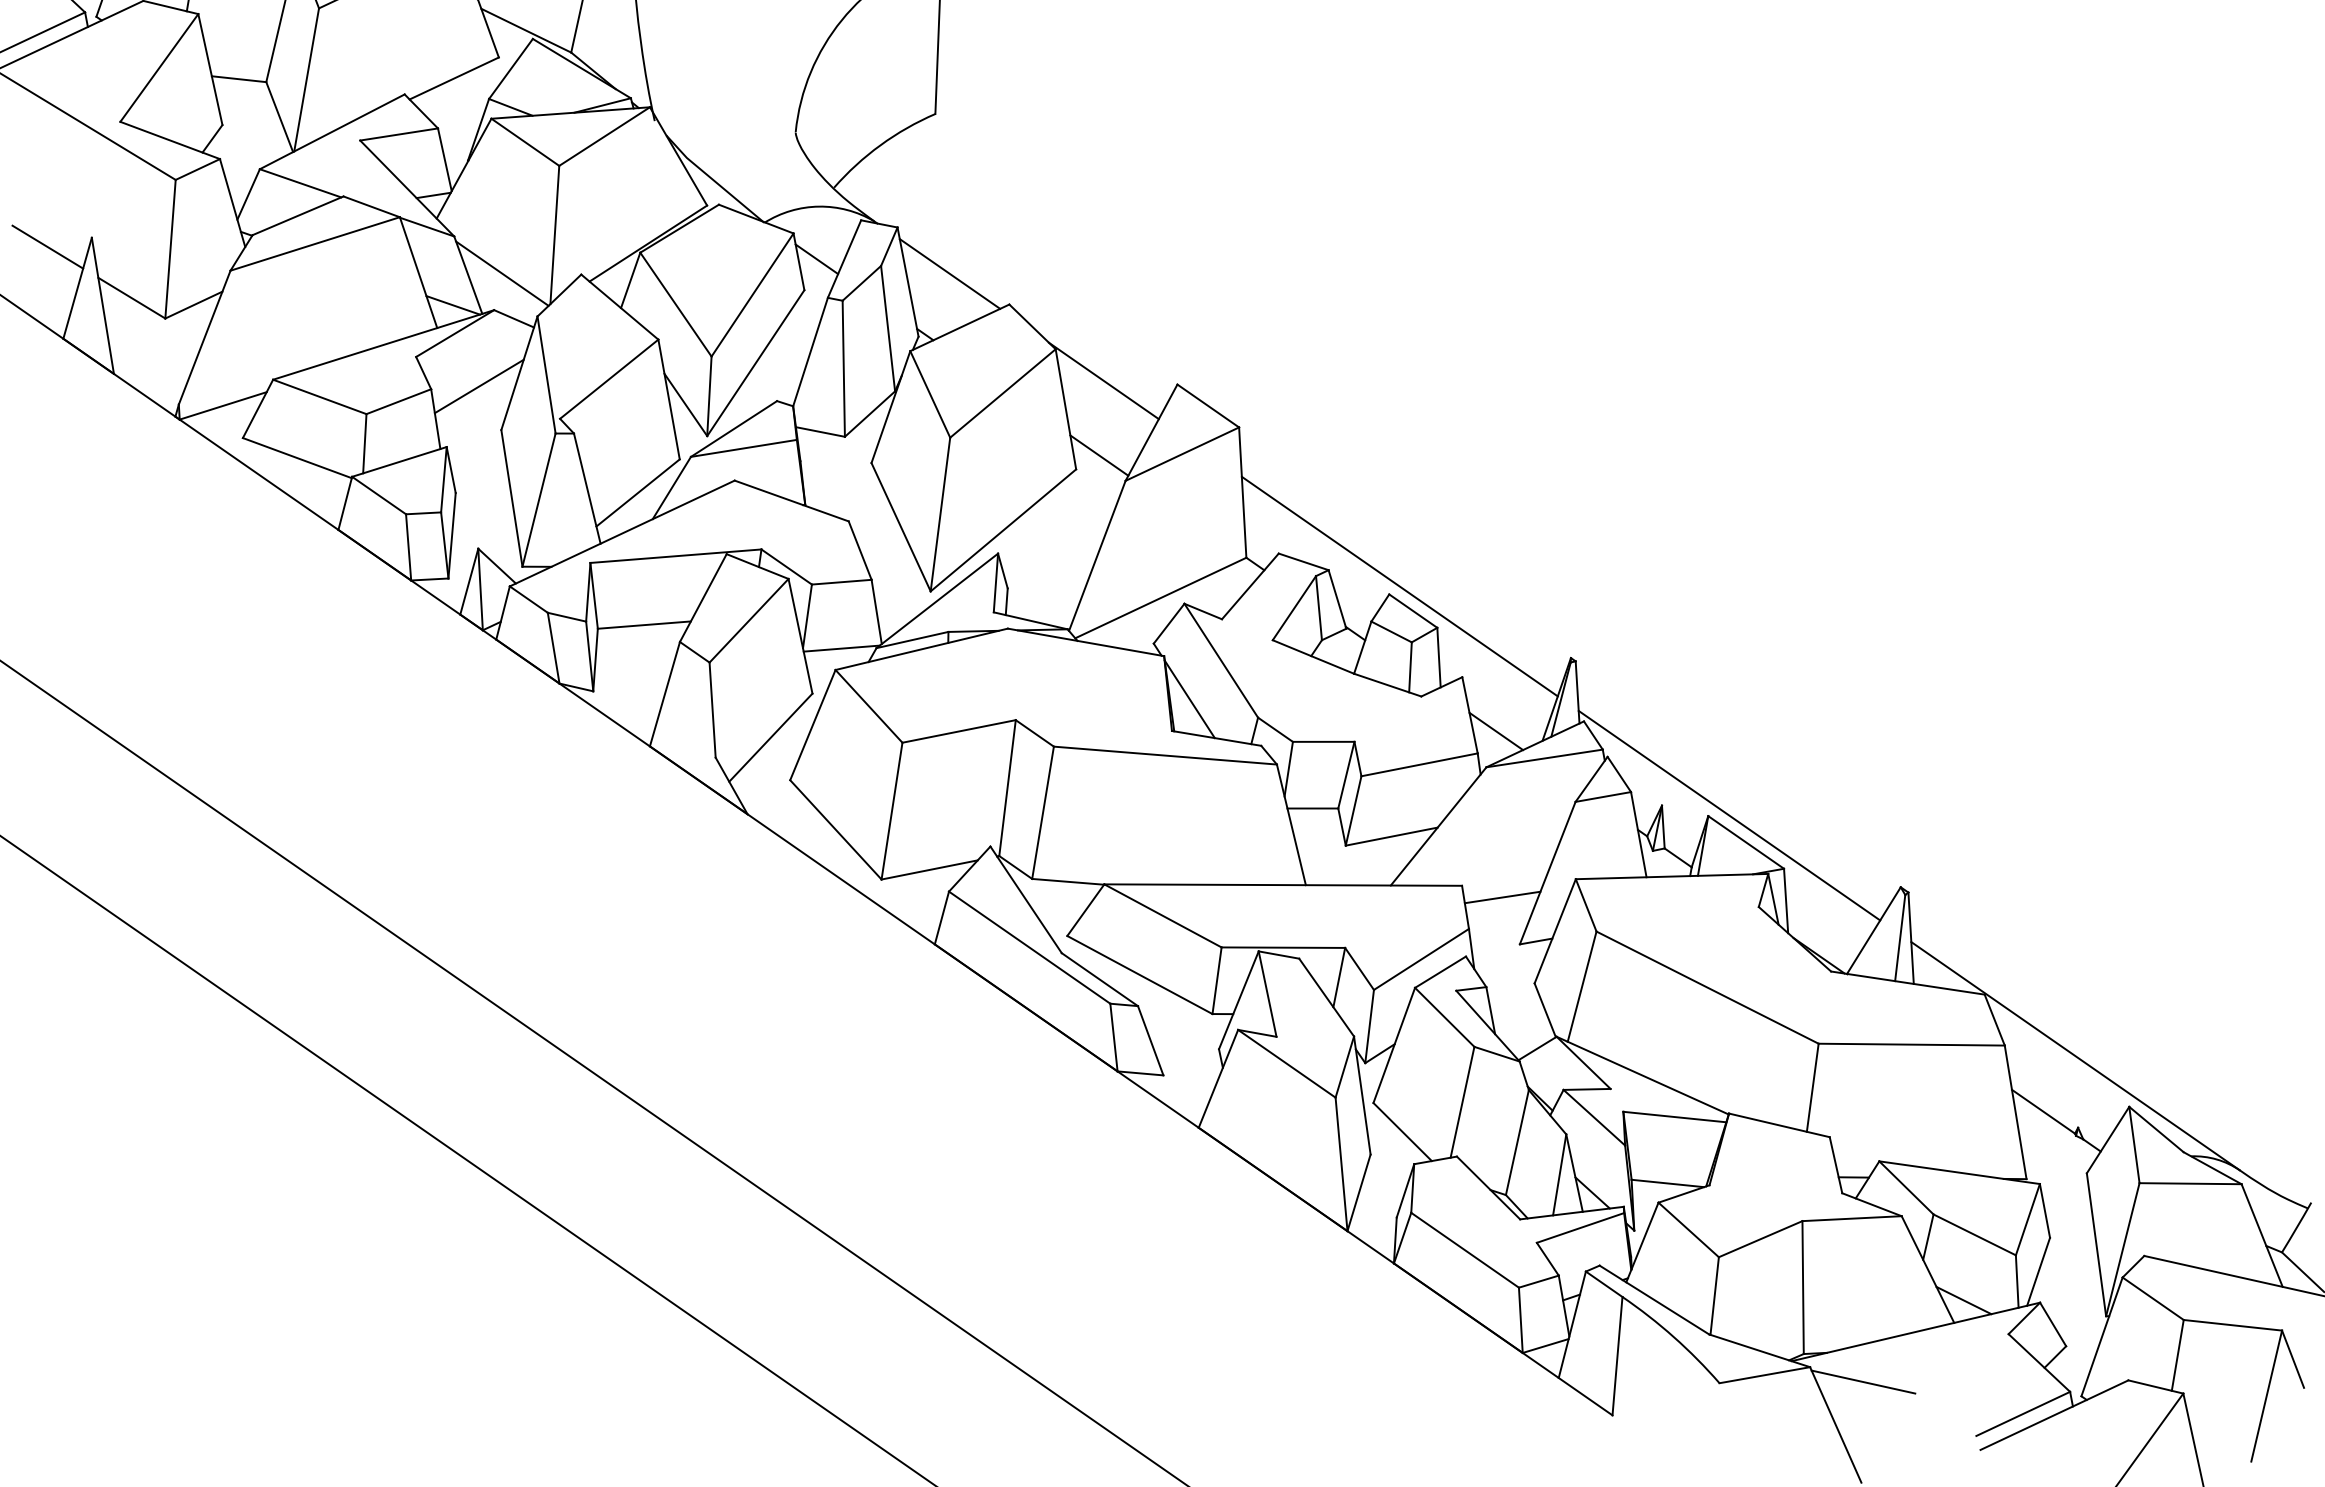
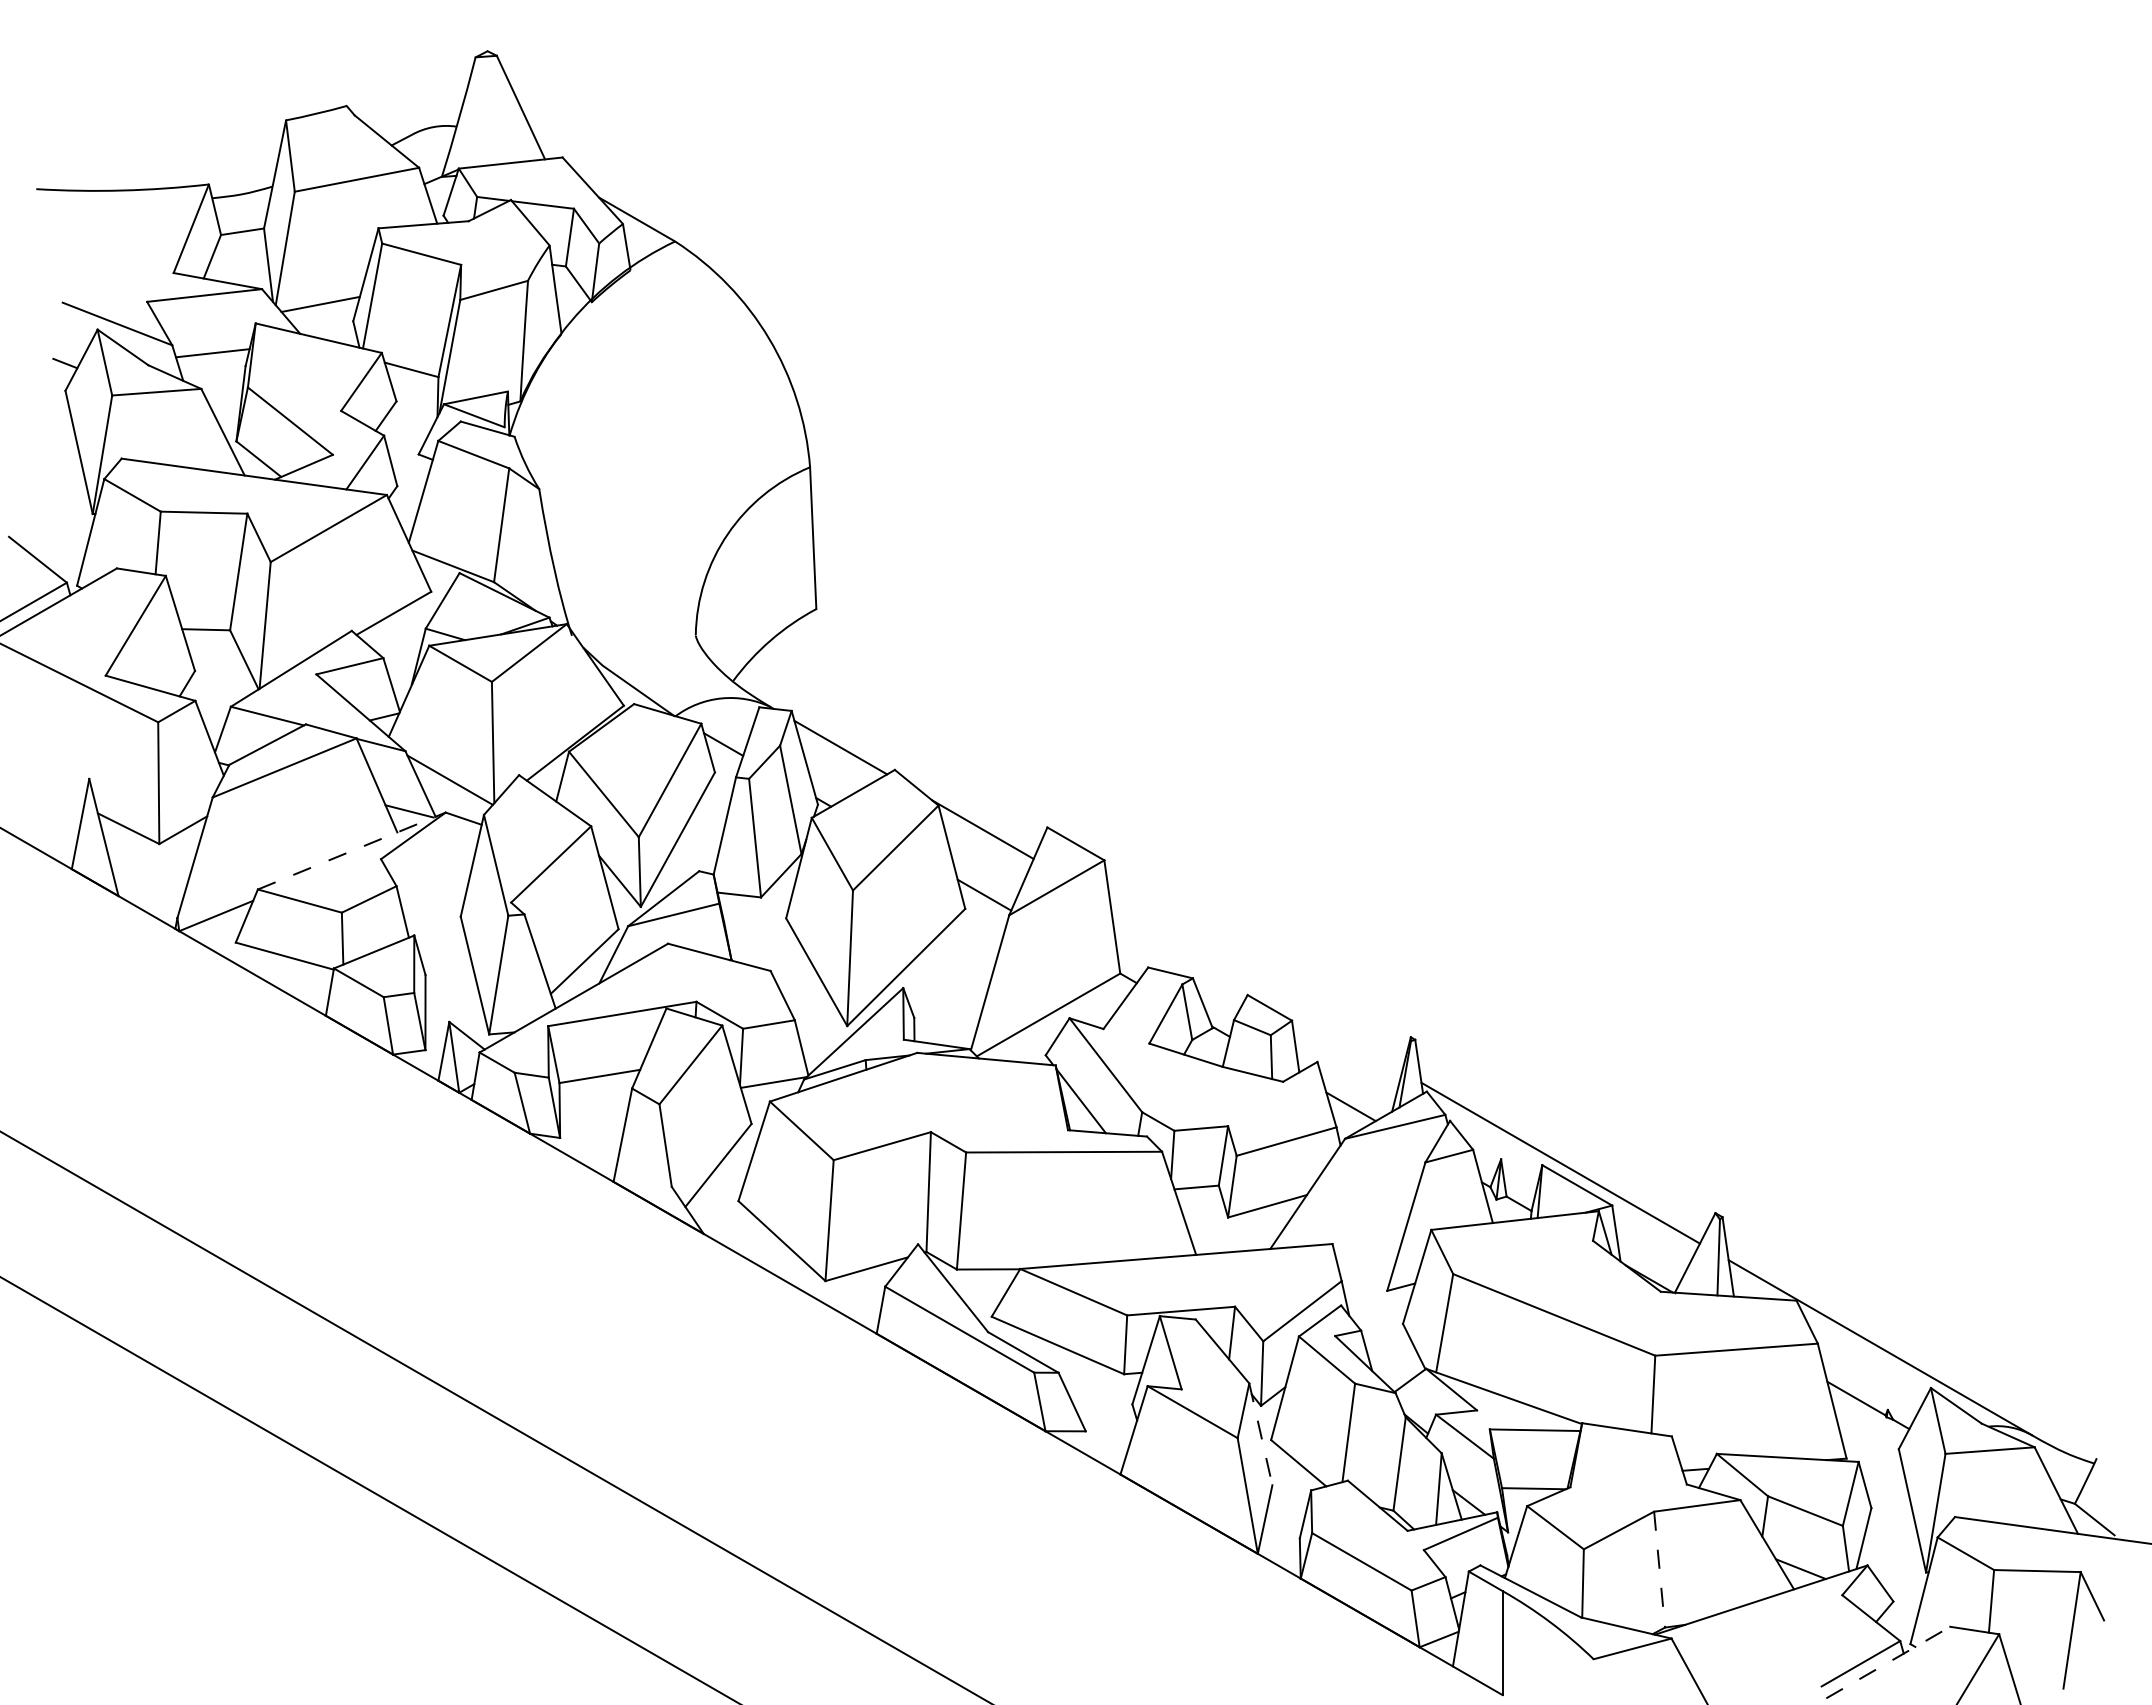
line: (47, 247) -> (51, 790), removed
line: (384, 344) -> (352, 850), solid -> dashed
line: (479, 385) -> (438, 879), removed
line: (1400, 586) -> (1256, 987), removed
line: (1502, 897) -> (1368, 1251), removed
line: (1361, 1095) -> (1260, 1434), solid -> dashed
line: (1802, 1288) -> (1659, 1570), solid -> dashed
line: (1863, 1381) -> (1719, 1647), removed
line: (2054, 1415) -> (1888, 1662), solid -> dashed

